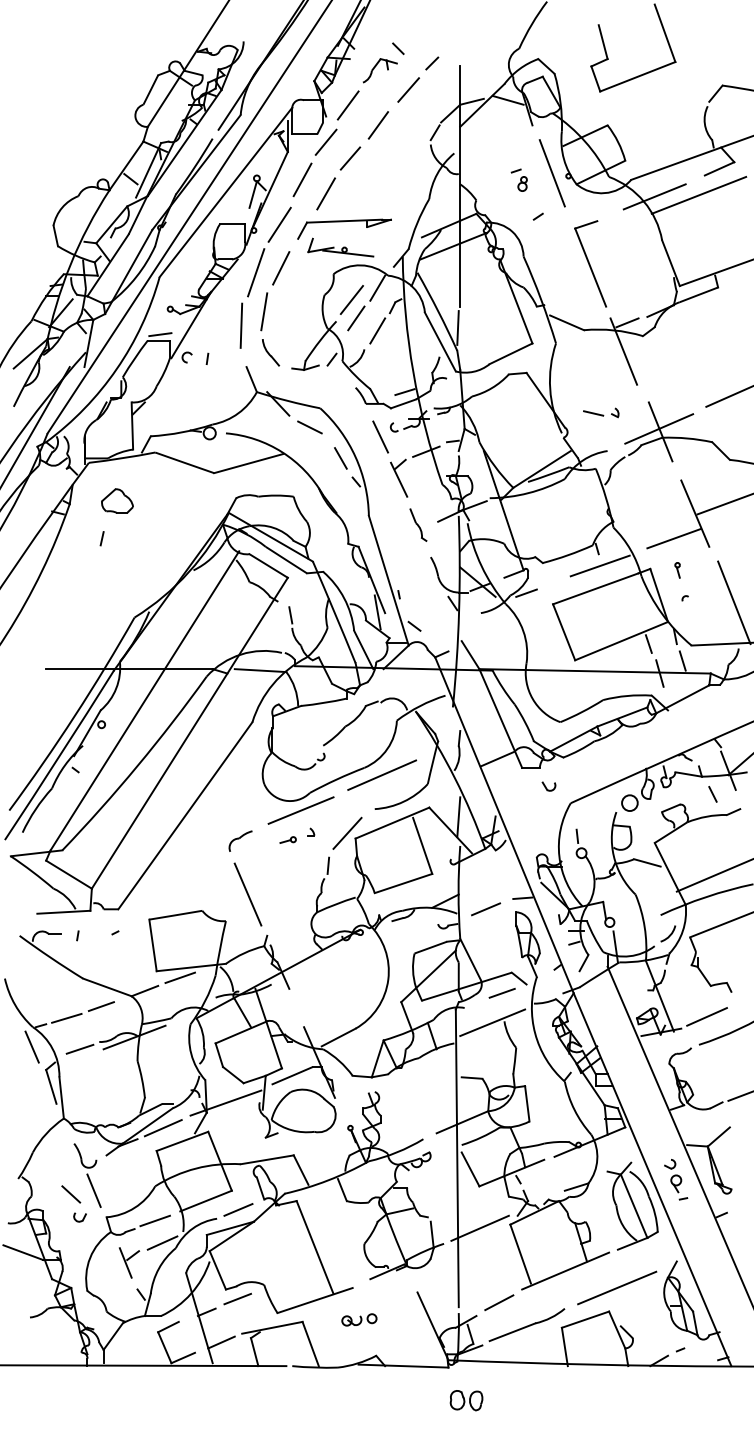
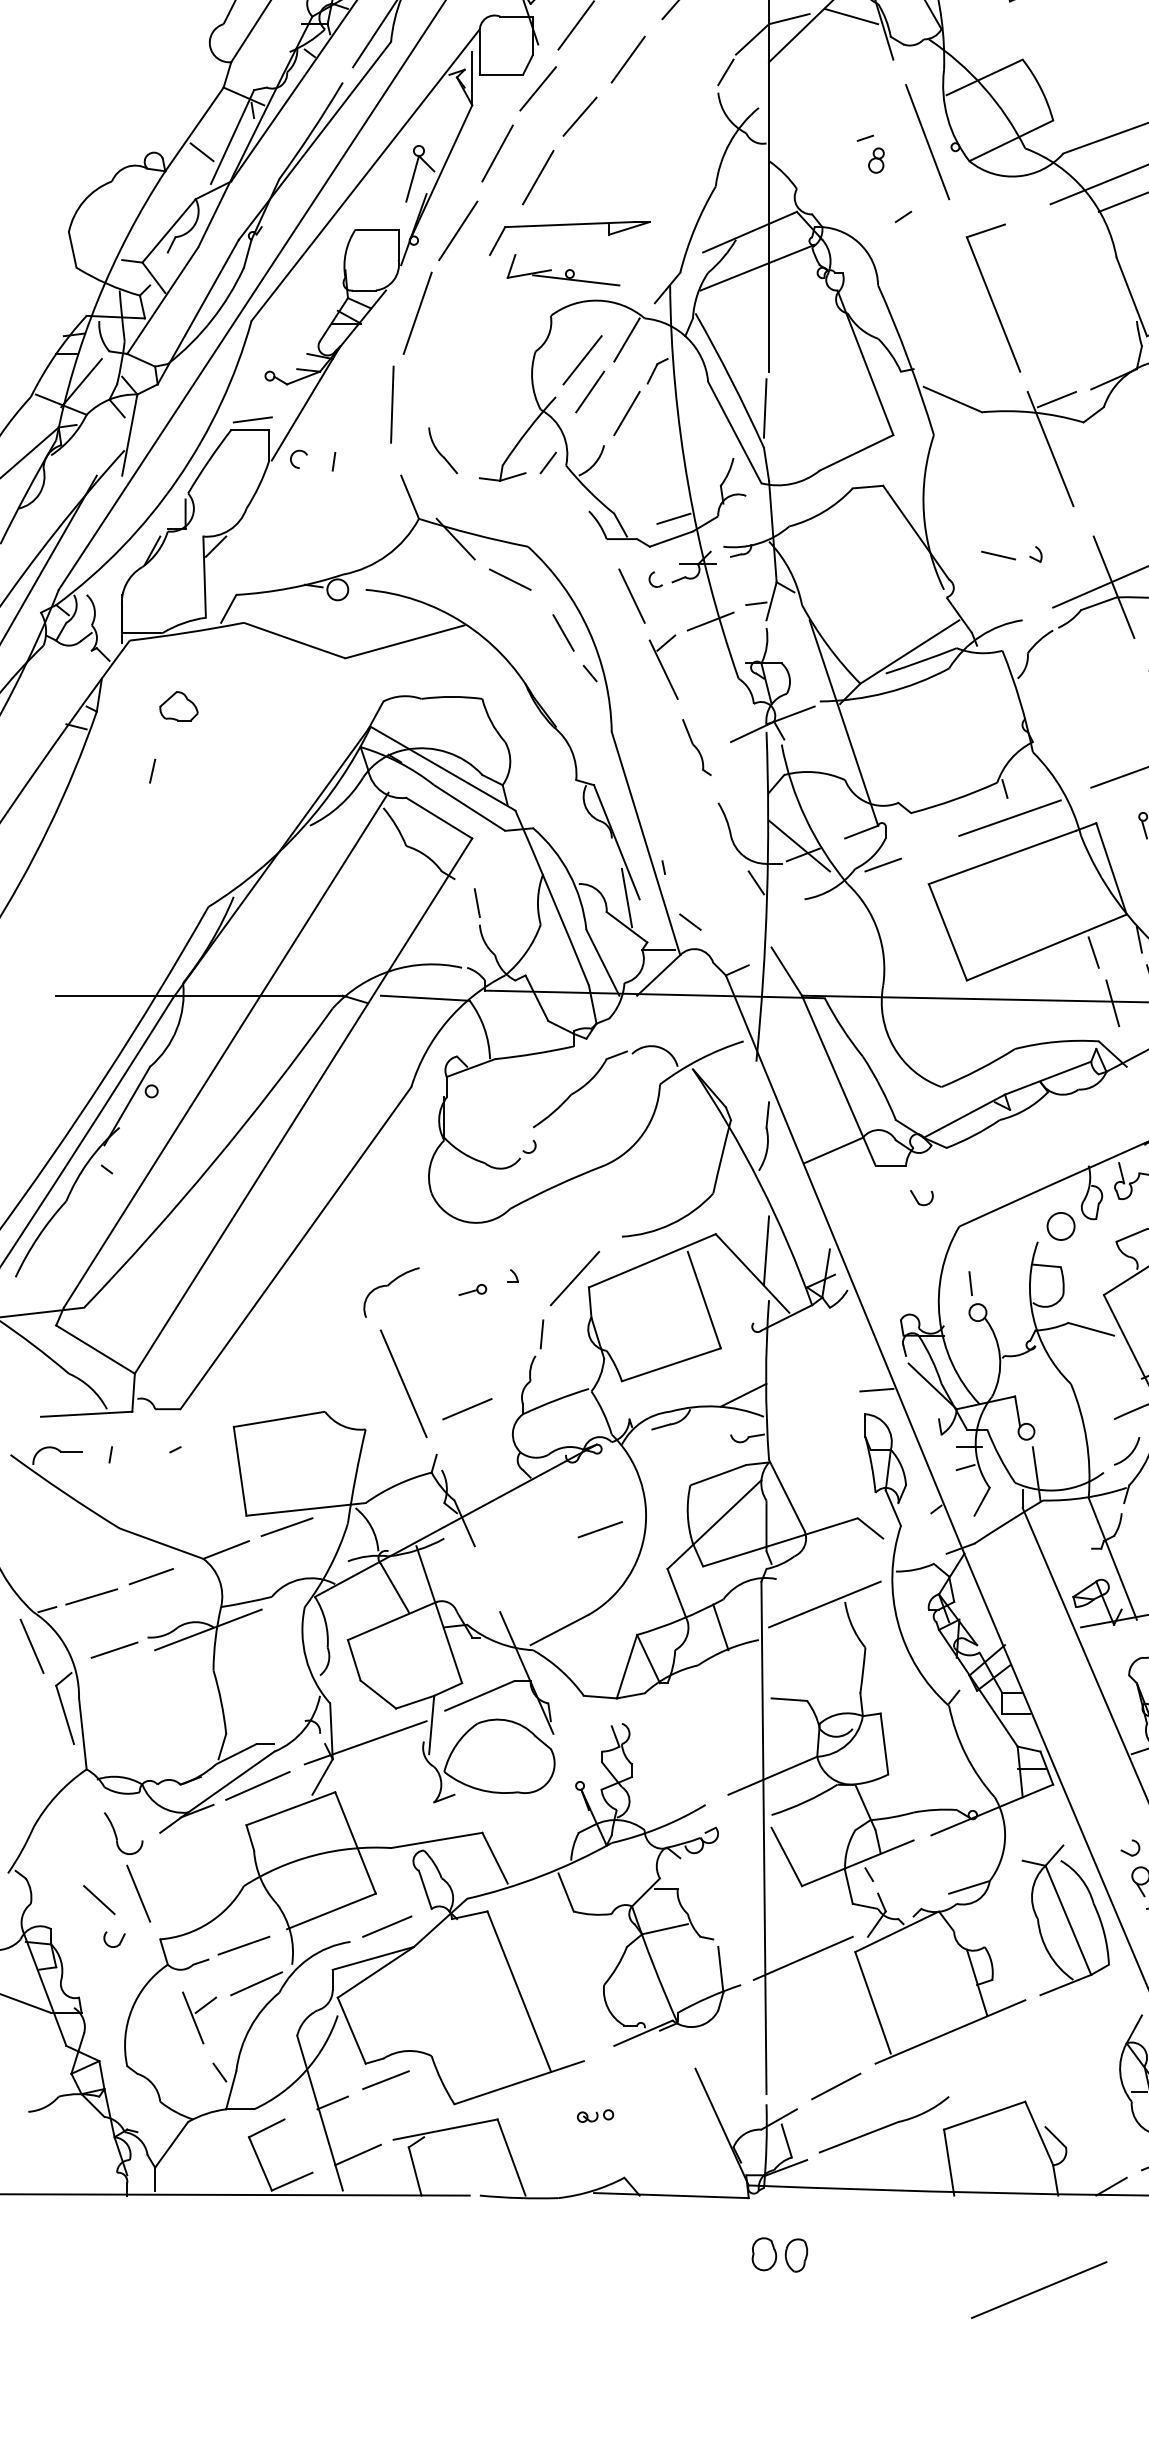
line: (281, 268) -> (461, 306), removed
line: (264, 311) -> (432, 380), removed
part: (117, 500) -> (179, 705), size x0.7
line: (382, 774) -> (635, 1177), removed
line: (300, 810) -> (494, 1239), removed
part: (240, 840) -> (390, 1290), size x1.4
line: (486, 909) -> (468, 1409), moved
line: (501, 993) -> (599, 1530), moved
line: (617, 1287) -> (1039, 2289), moved
part: (359, 1319) -> (595, 2115), size x0.6

